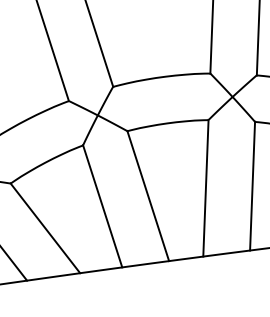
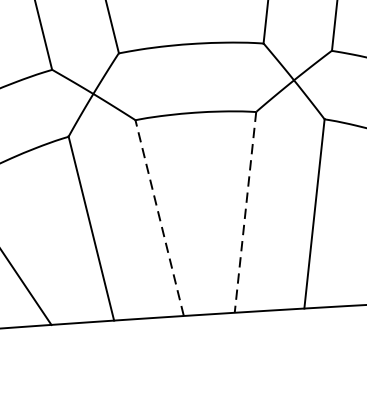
line: (205, 188) -> (244, 212), solid -> dashed
line: (148, 195) -> (160, 217), solid -> dashed

